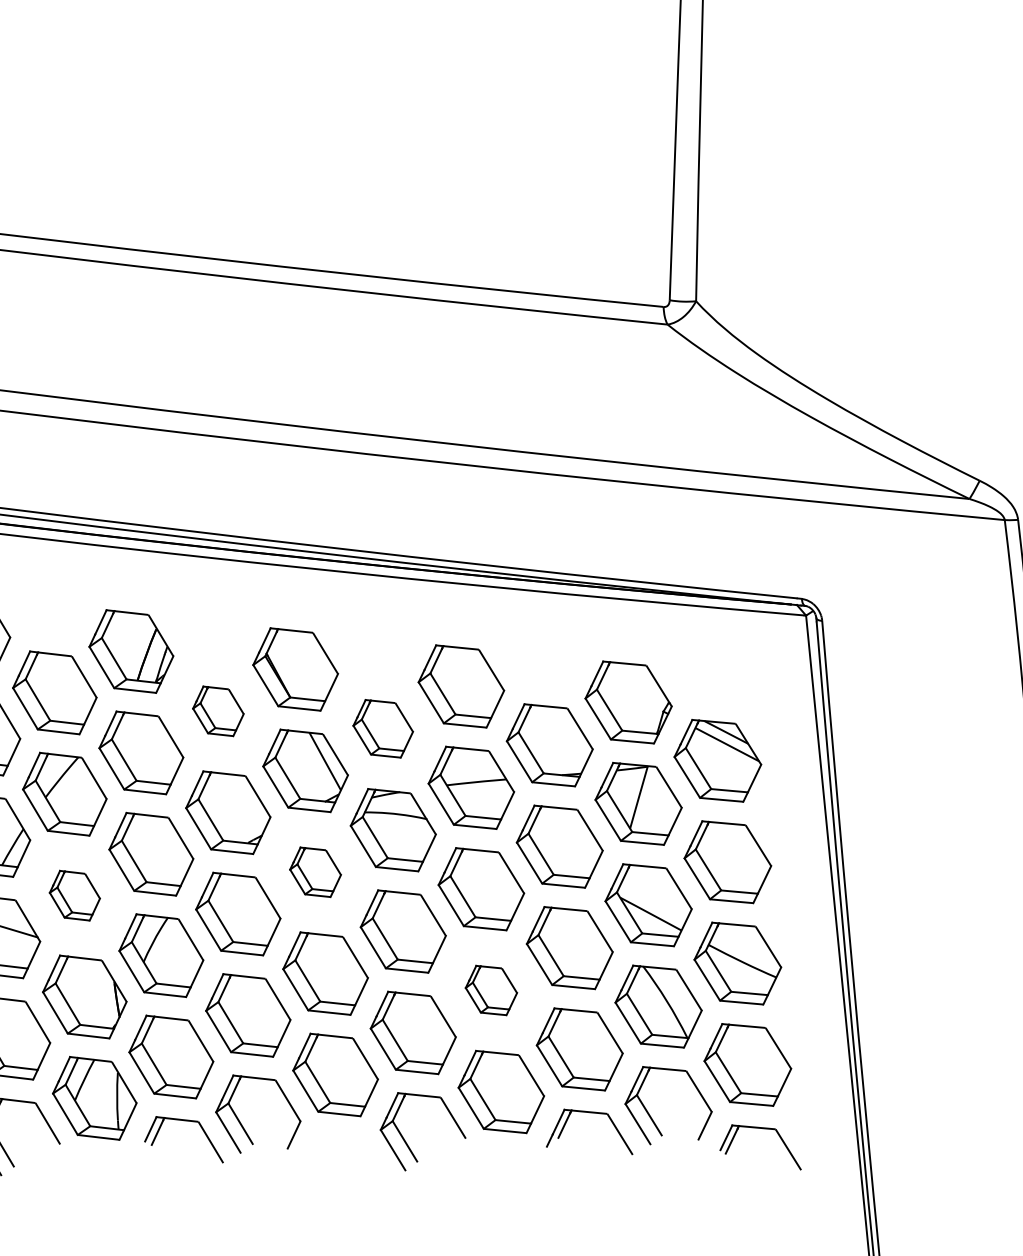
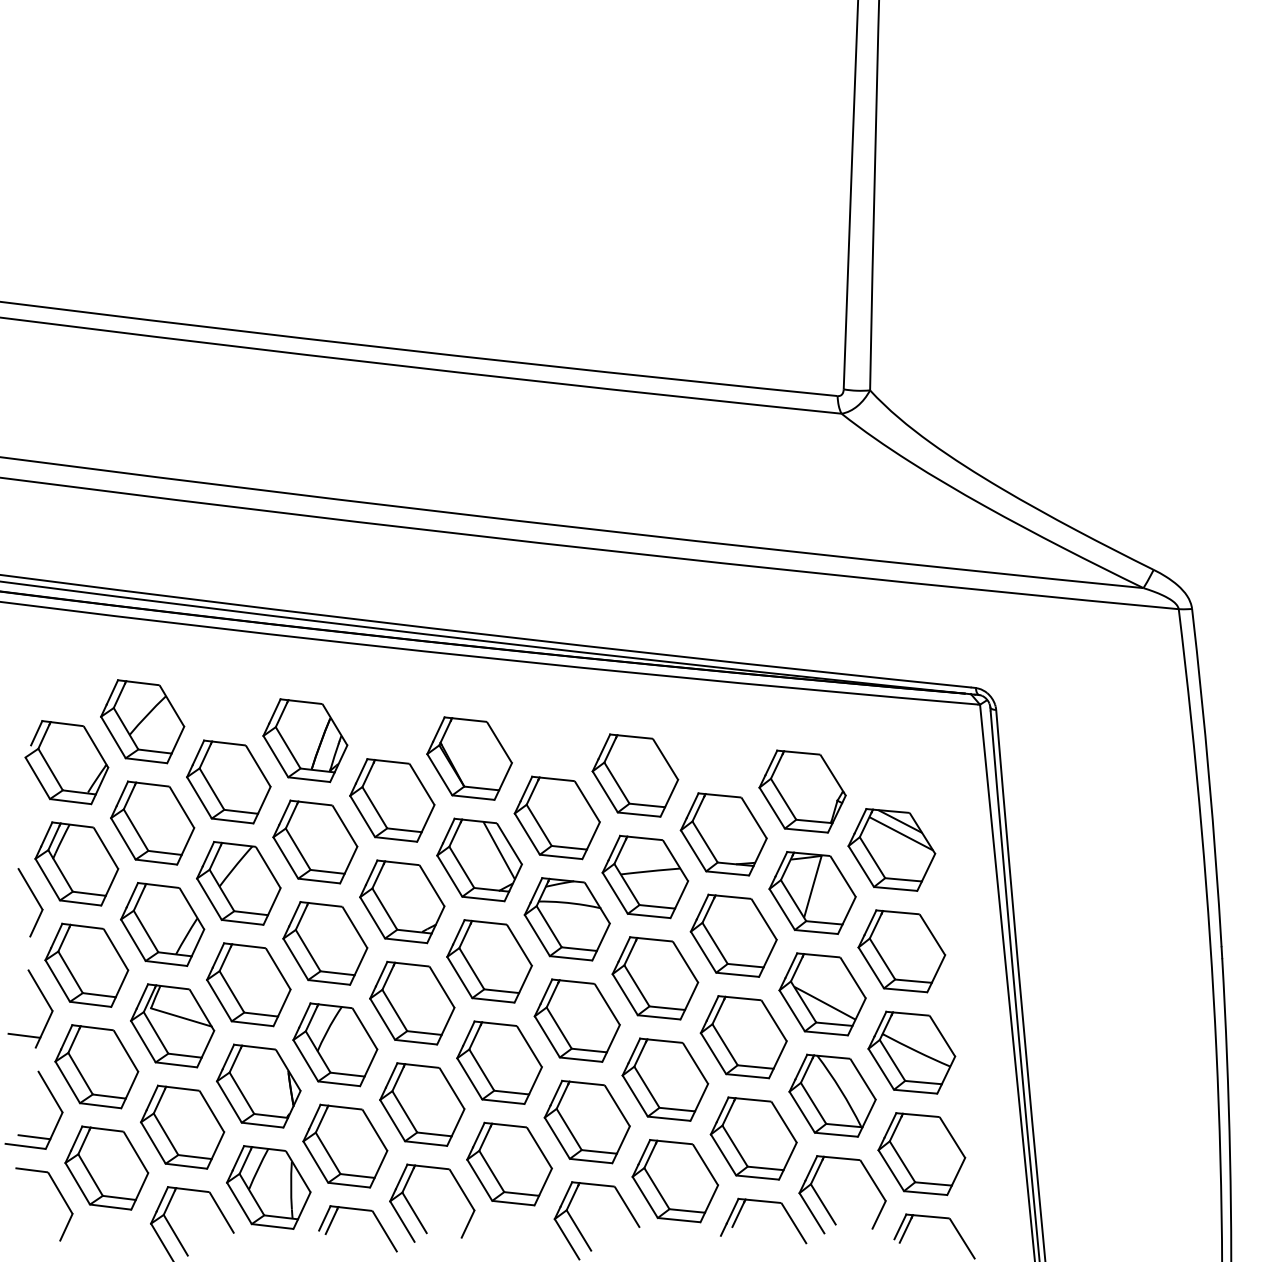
part: (218, 711) -> (392, 800), size x1.67
part: (382, 728) -> (556, 817), size x1.43
part: (315, 872) -> (489, 961), size x1.67
part: (74, 895) -> (248, 984), size x1.67
part: (491, 990) -> (665, 1079), size x1.67

